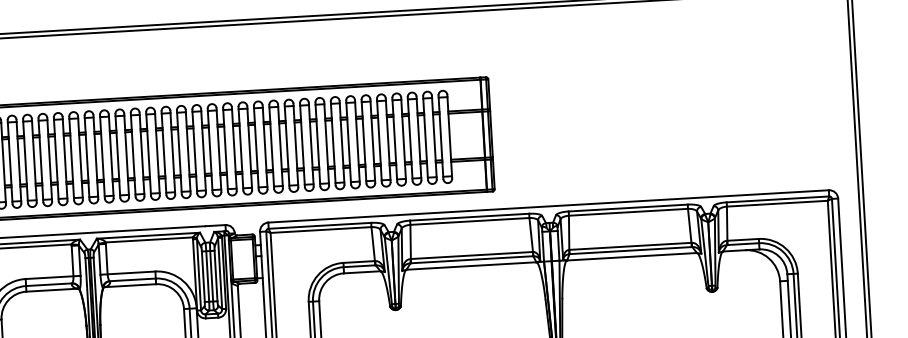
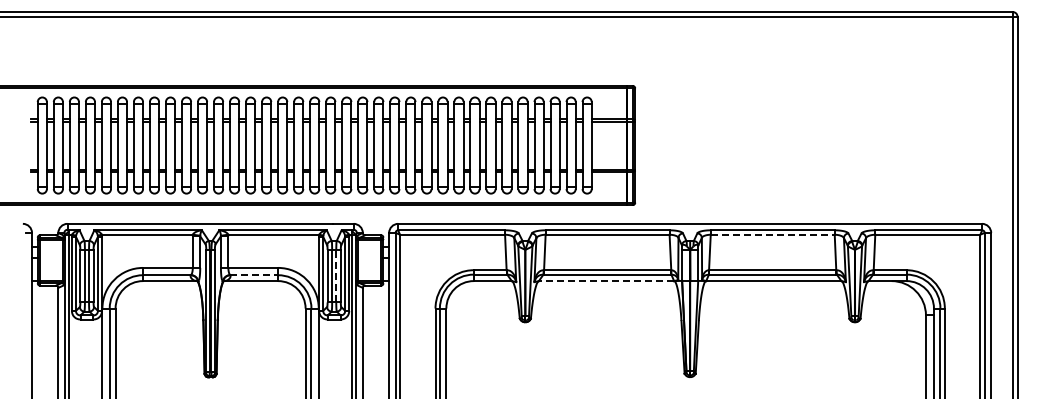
line: (628, 212) -> (772, 234), solid -> dashed
line: (471, 266) -> (606, 281), solid -> dashed
line: (211, 275) -> (336, 275), solid -> dashed
line: (133, 280) -> (254, 275), solid -> dashed

